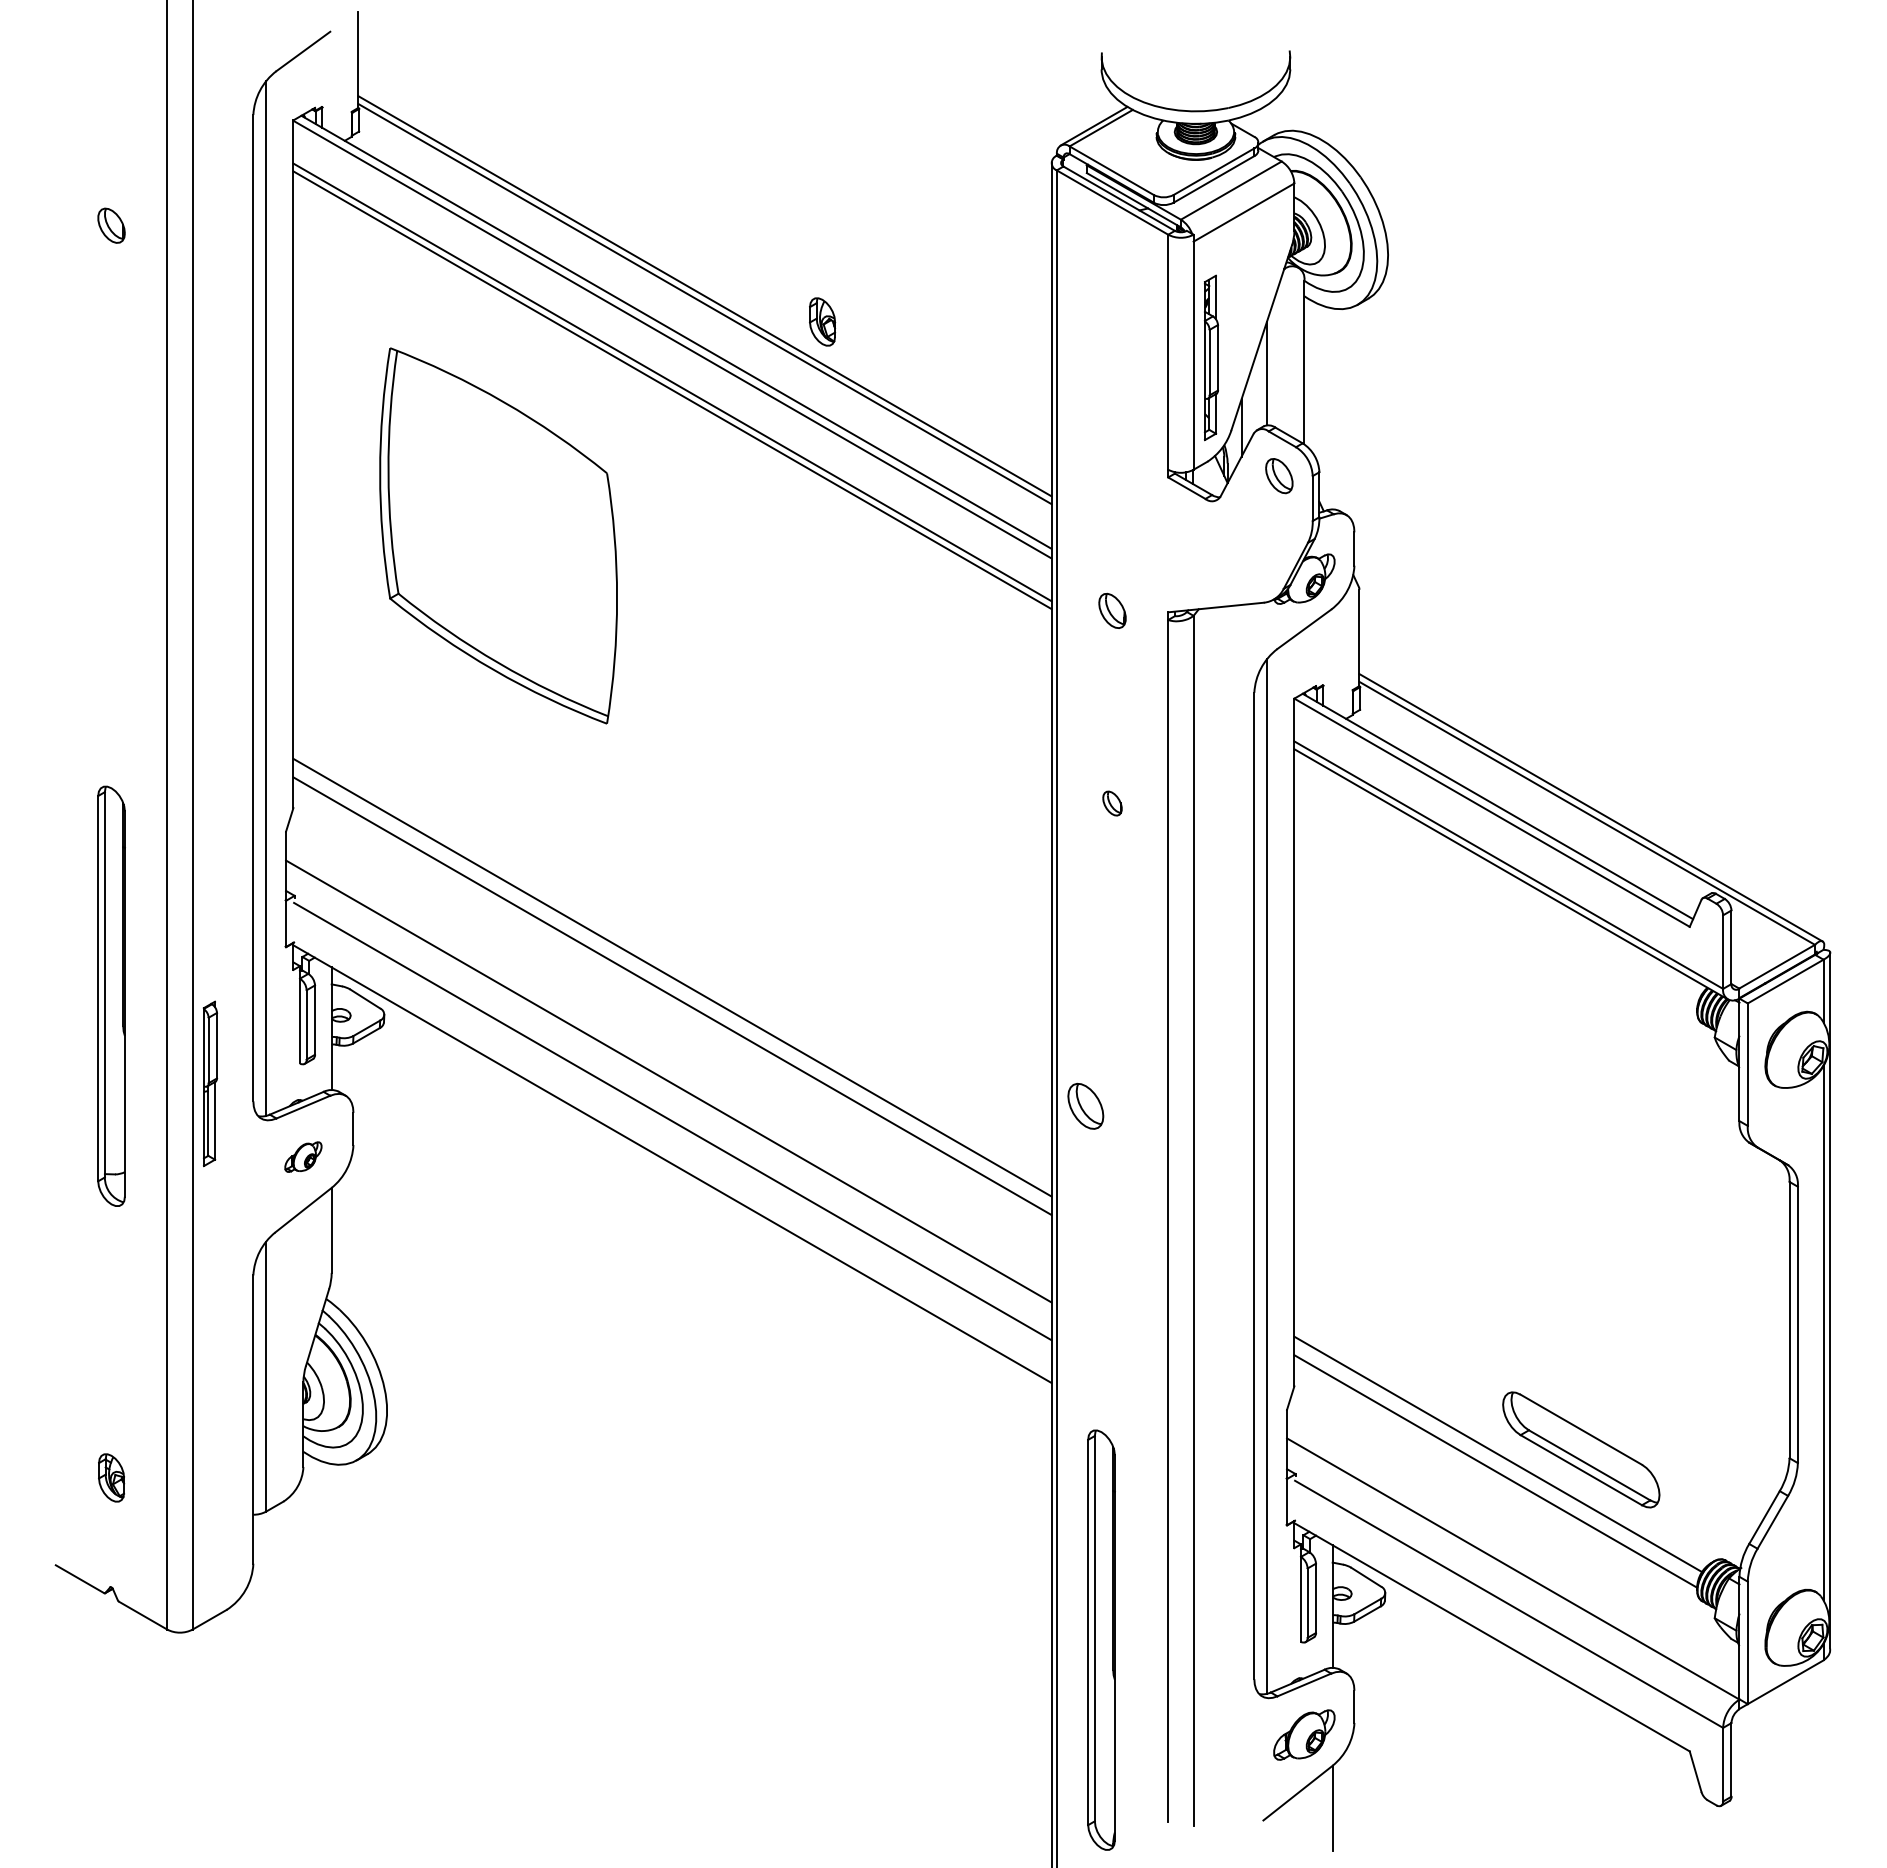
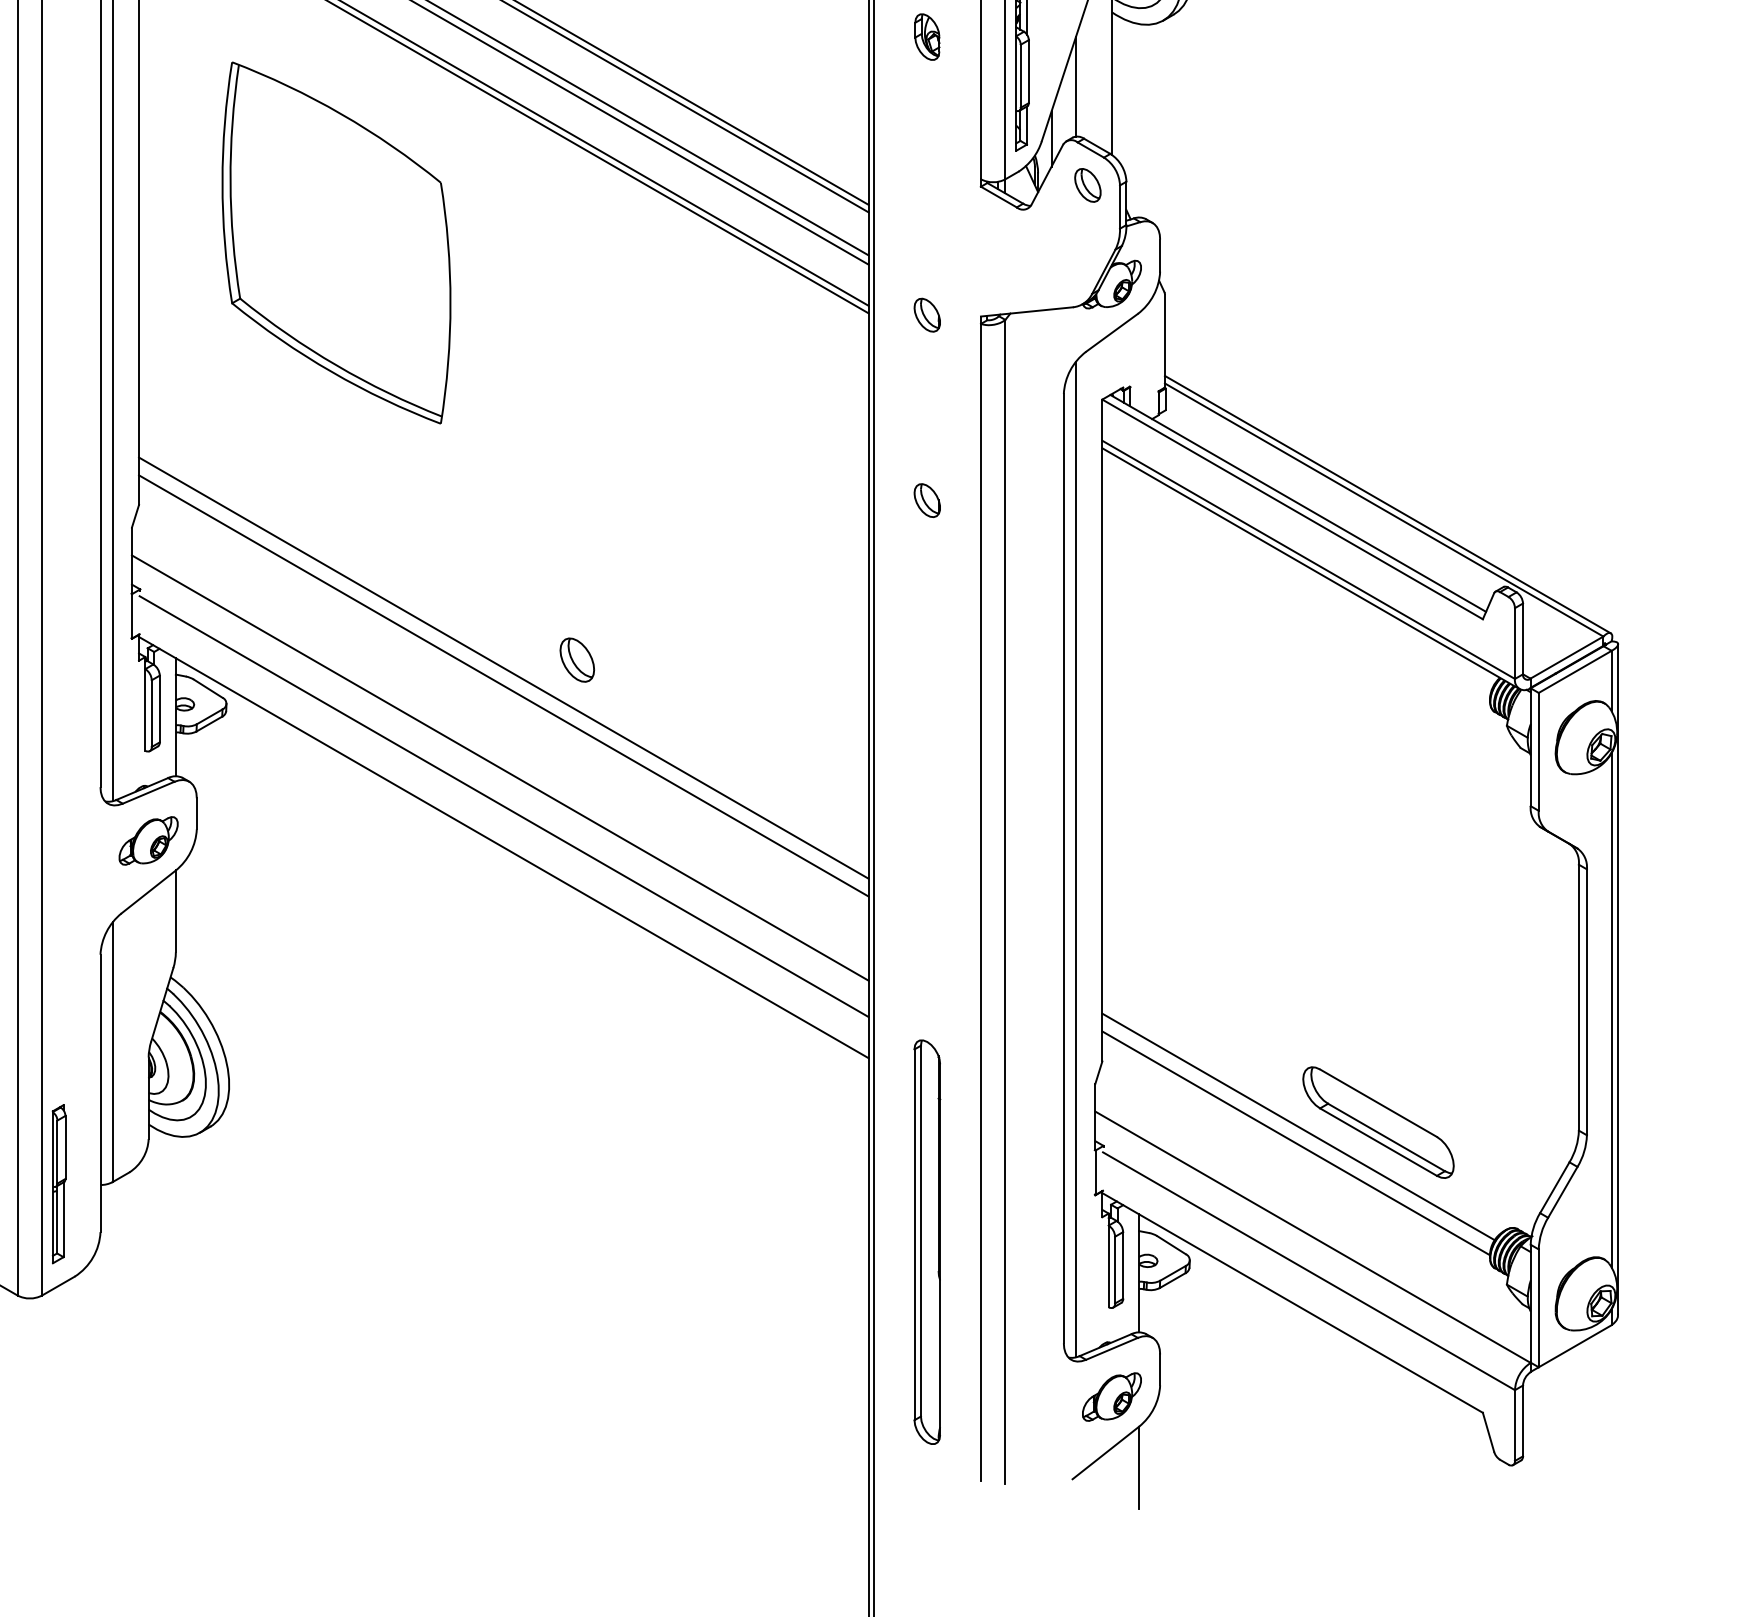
part: (822, 321) -> (927, 36), moved
part: (1112, 803) -> (927, 500), size x1.43
part: (210, 1083) -> (59, 1183), moved
part: (1085, 1105) -> (577, 659), moved
part: (303, 1156) -> (148, 840), size x1.67
part: (1101, 1639) -> (927, 1241), moved

